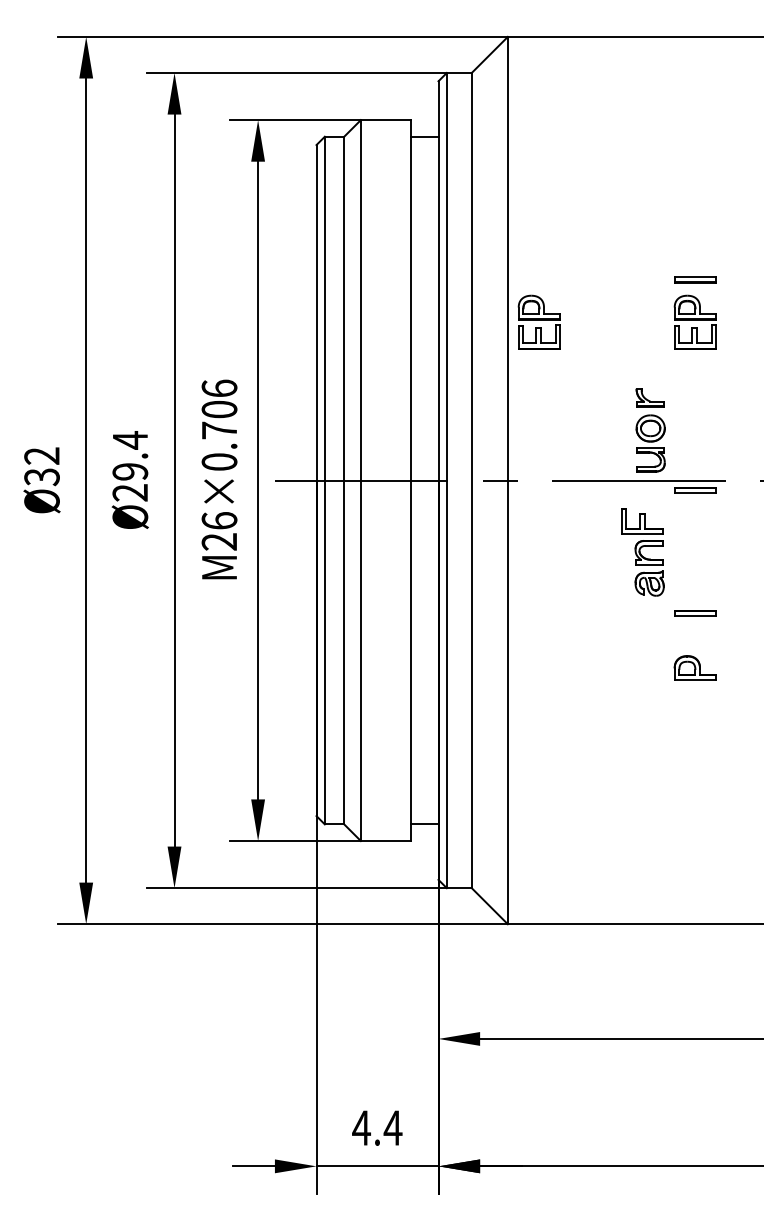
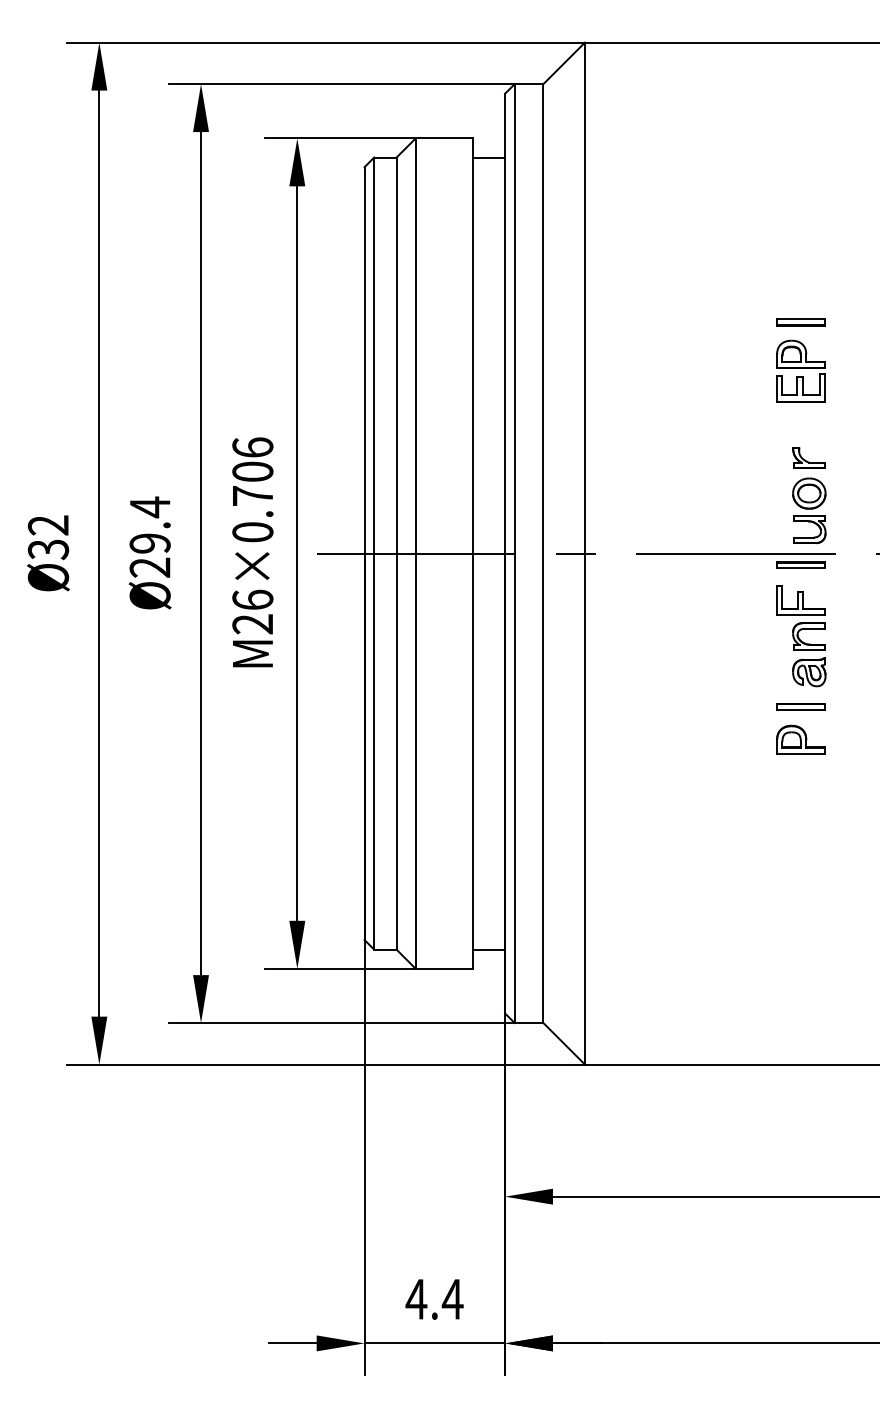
part: (538, 321) -> (620, 370), removed
part: (650, 430) -> (809, 495), moved
part: (642, 552) -> (801, 636), moved
part: (694, 667) -> (799, 738), moved

